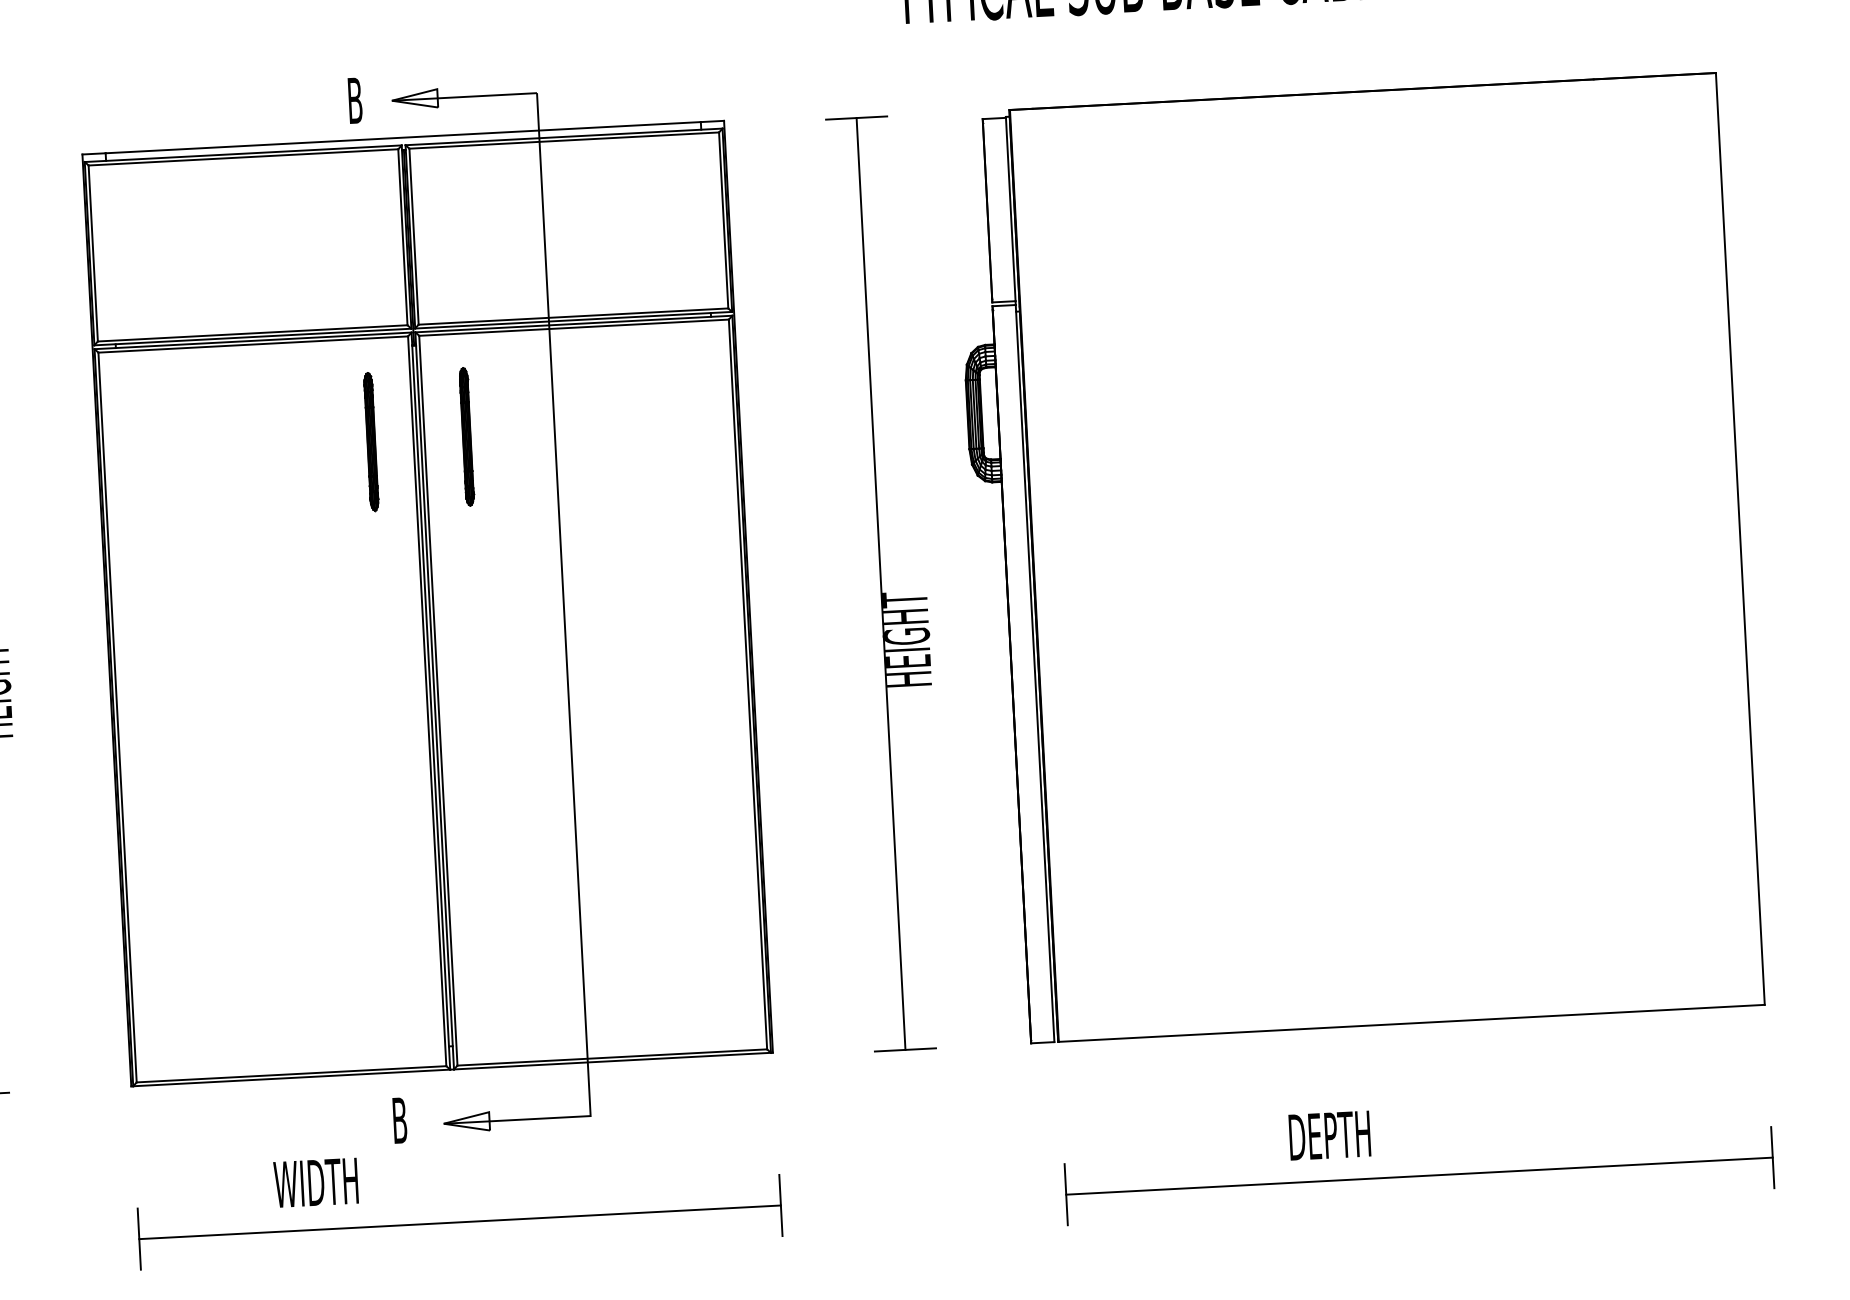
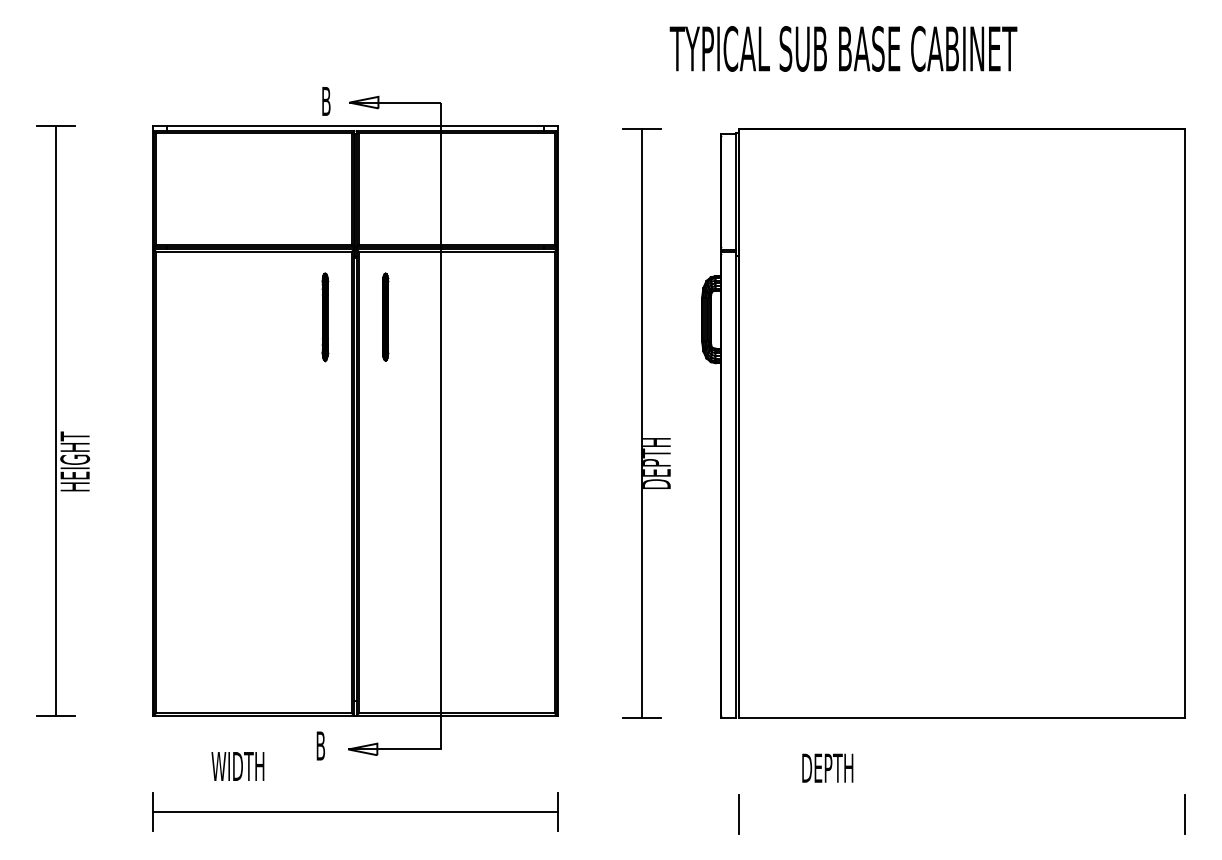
text: (908, 637) -> (657, 458), HEIGHT -> DEPTH
text: (1329, 1134) -> (827, 767), moved
line: (1418, 1175) -> (961, 814), removed
text: (315, 1182) -> (237, 766), moved

